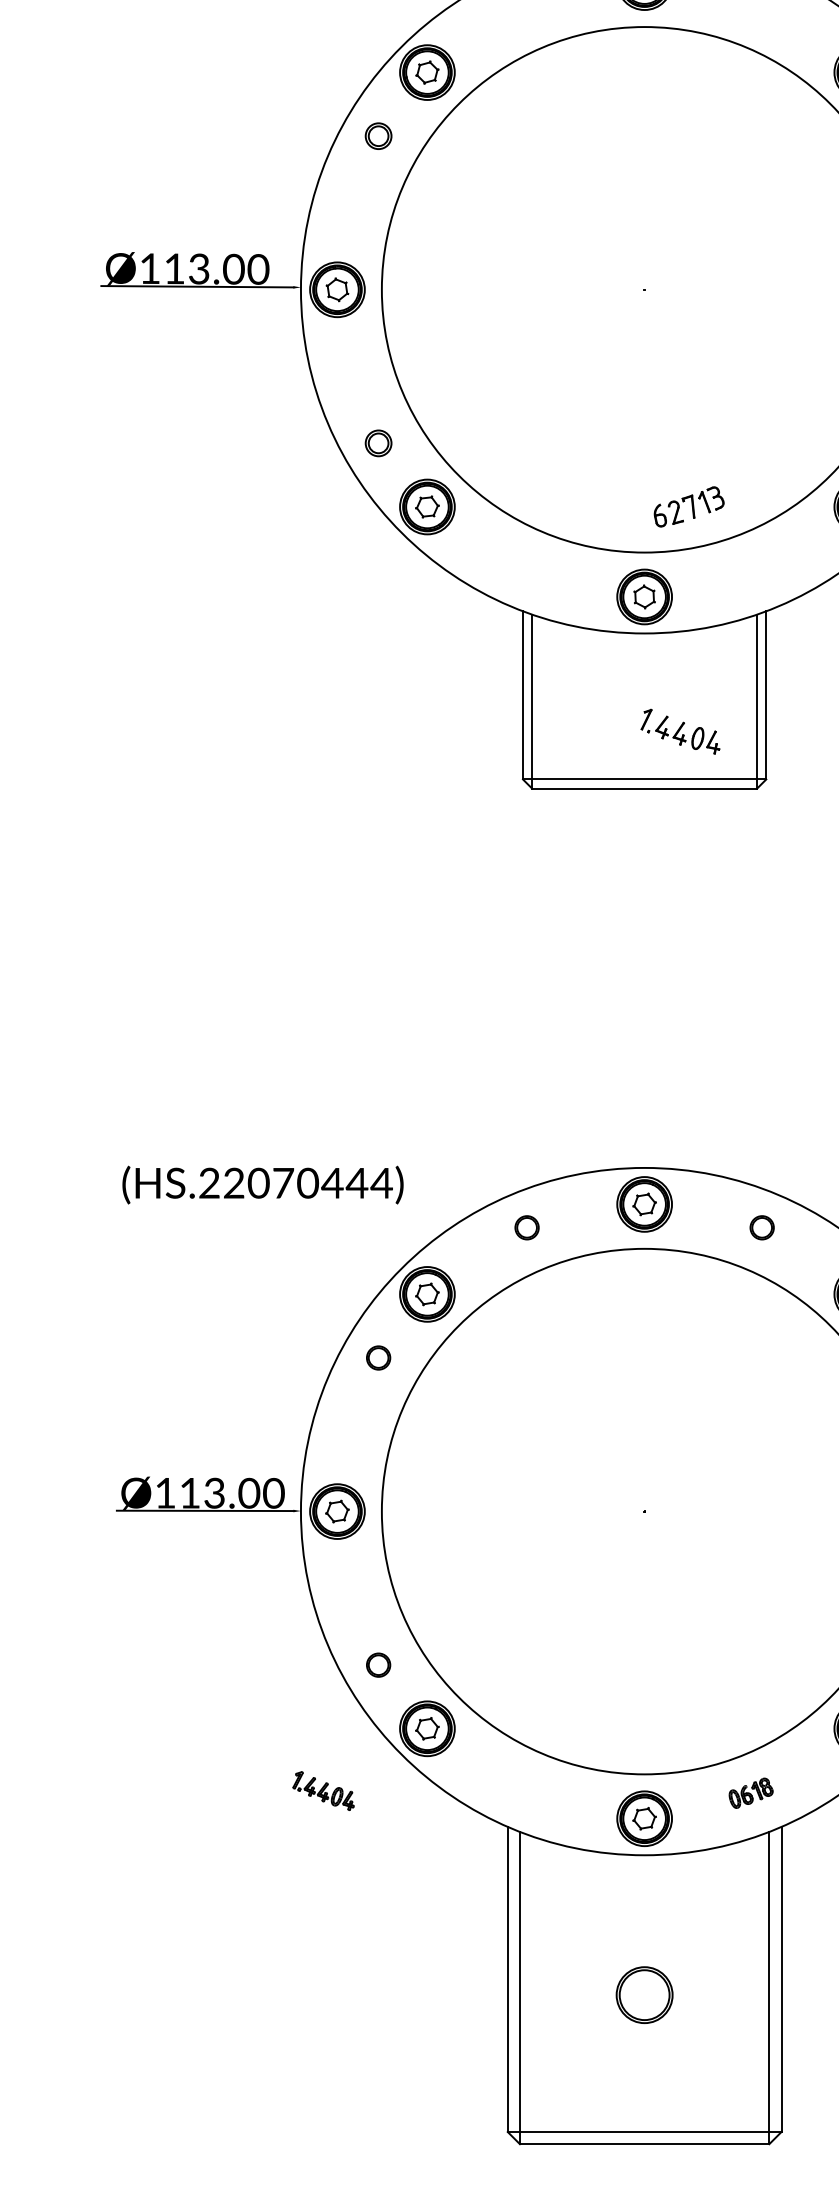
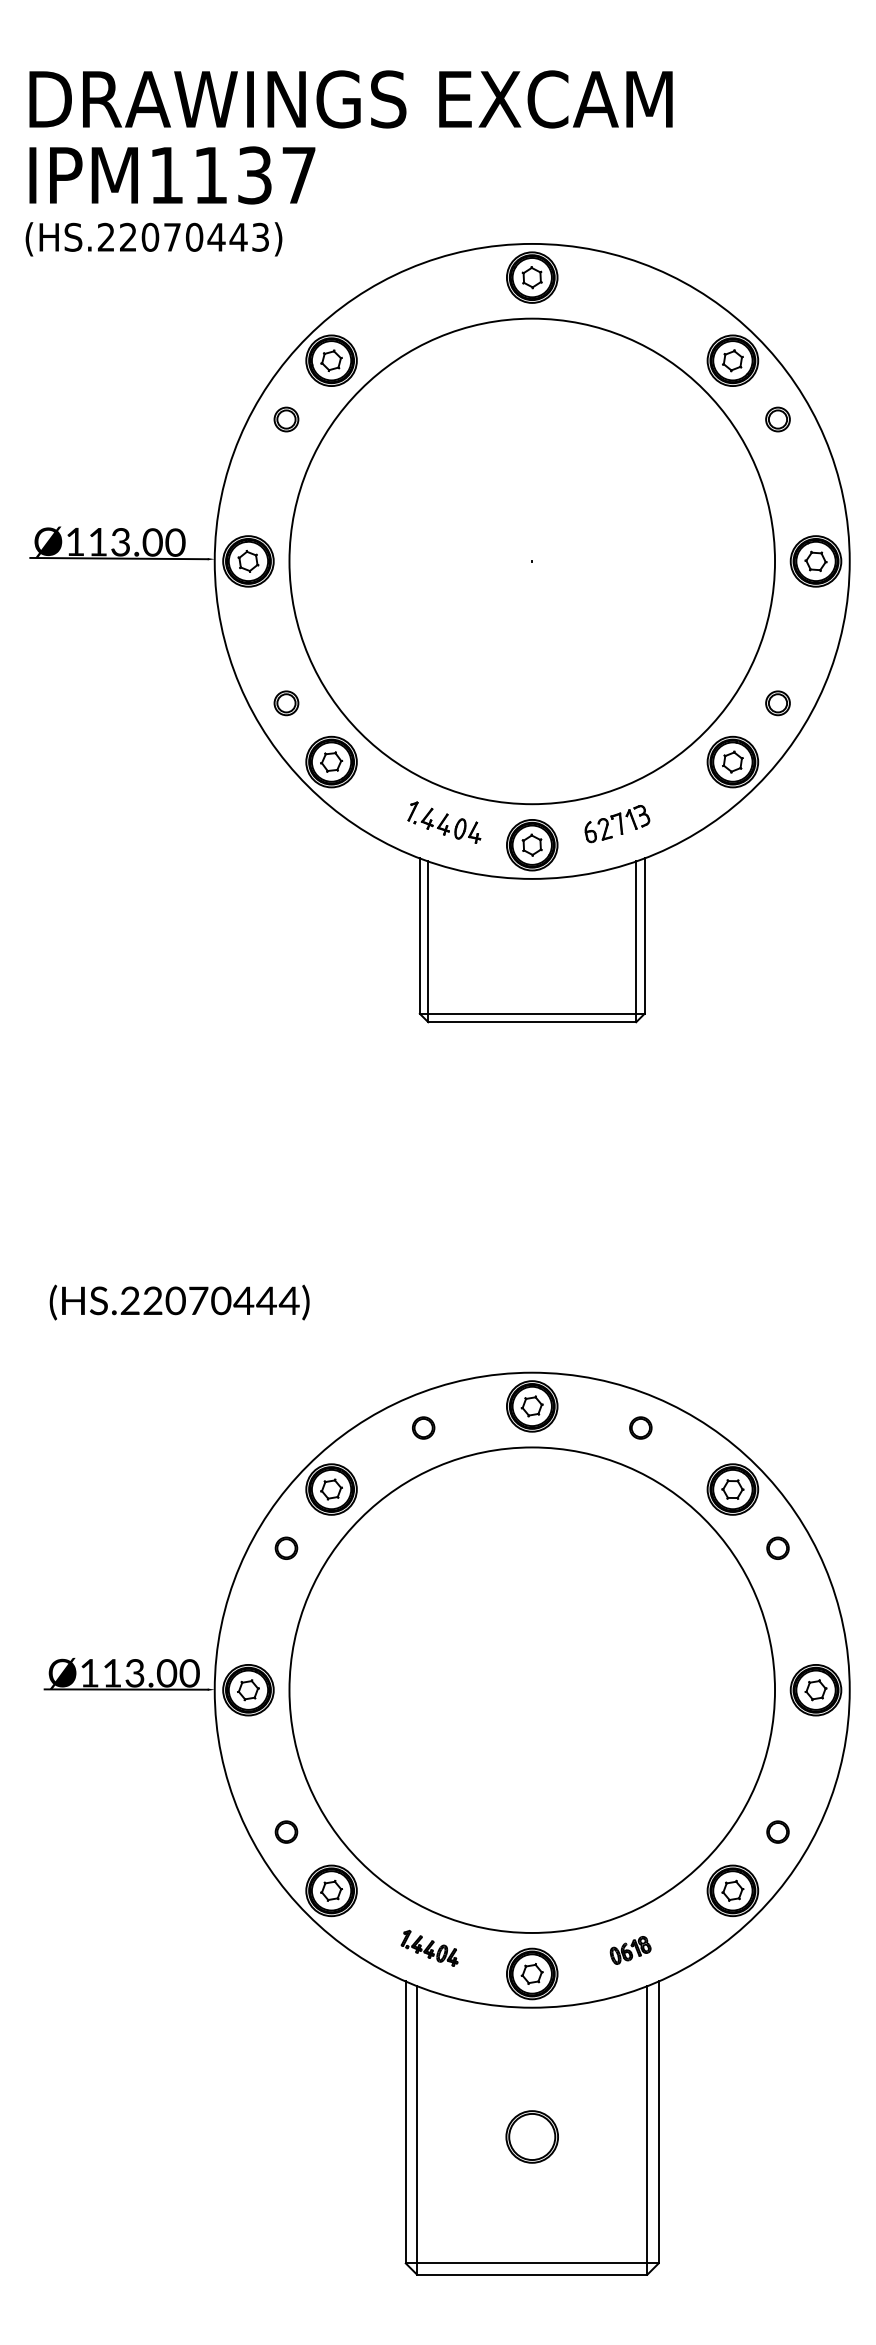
part: (689, 507) -> (617, 824), moved
part: (680, 731) -> (444, 822), moved
text: (262, 1185) -> (179, 1302), moved
part: (323, 1790) -> (429, 1947), moved

